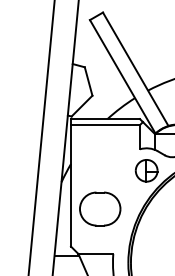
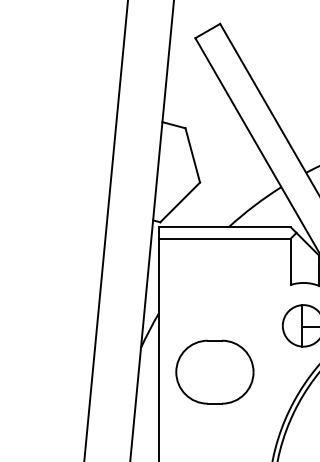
part: (100, 208) -> (215, 371), moved

